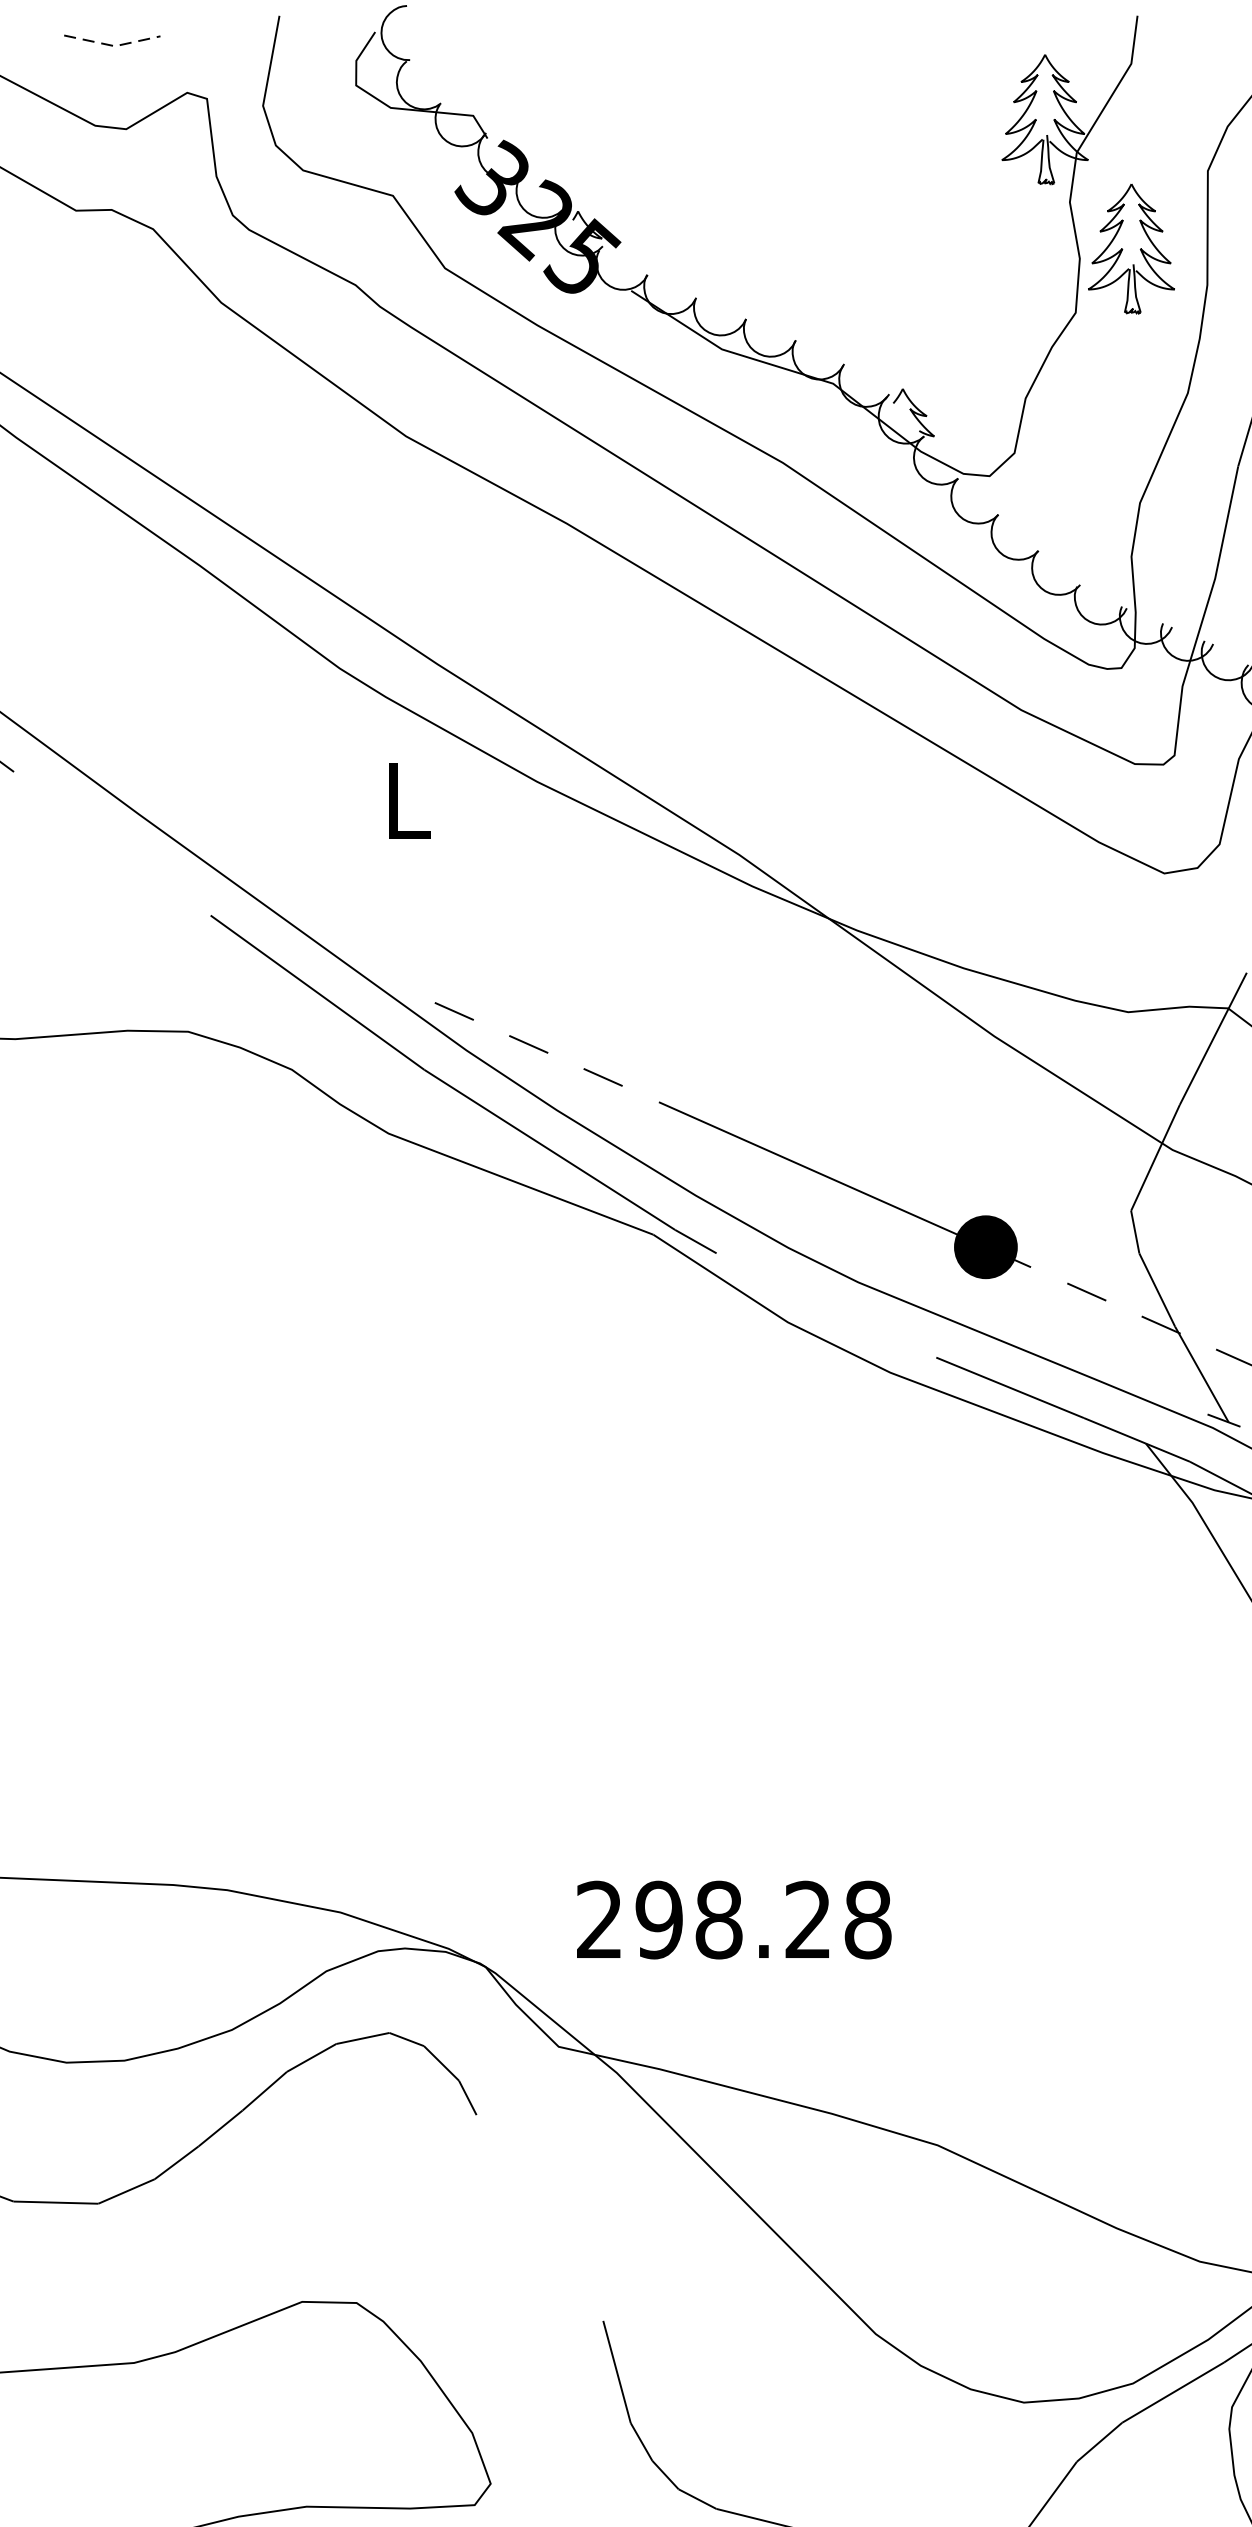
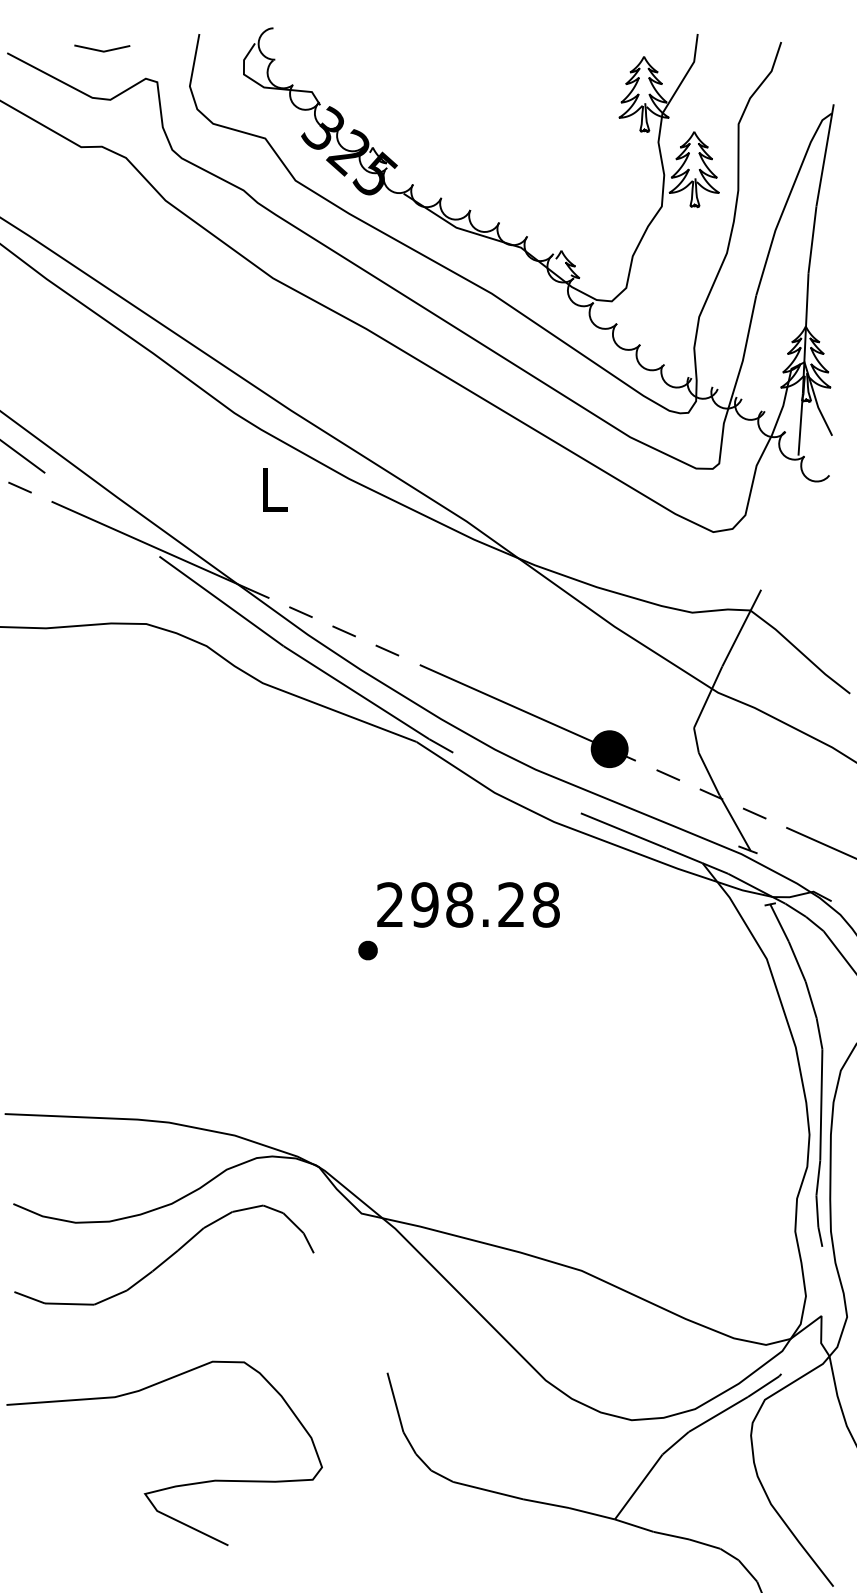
line: (112, 45) -> (102, 51), dashed -> solid
line: (212, 903) -> (160, 549), added
part: (568, 1593) -> (367, 950), added
text: (734, 1919) -> (468, 904), moved

